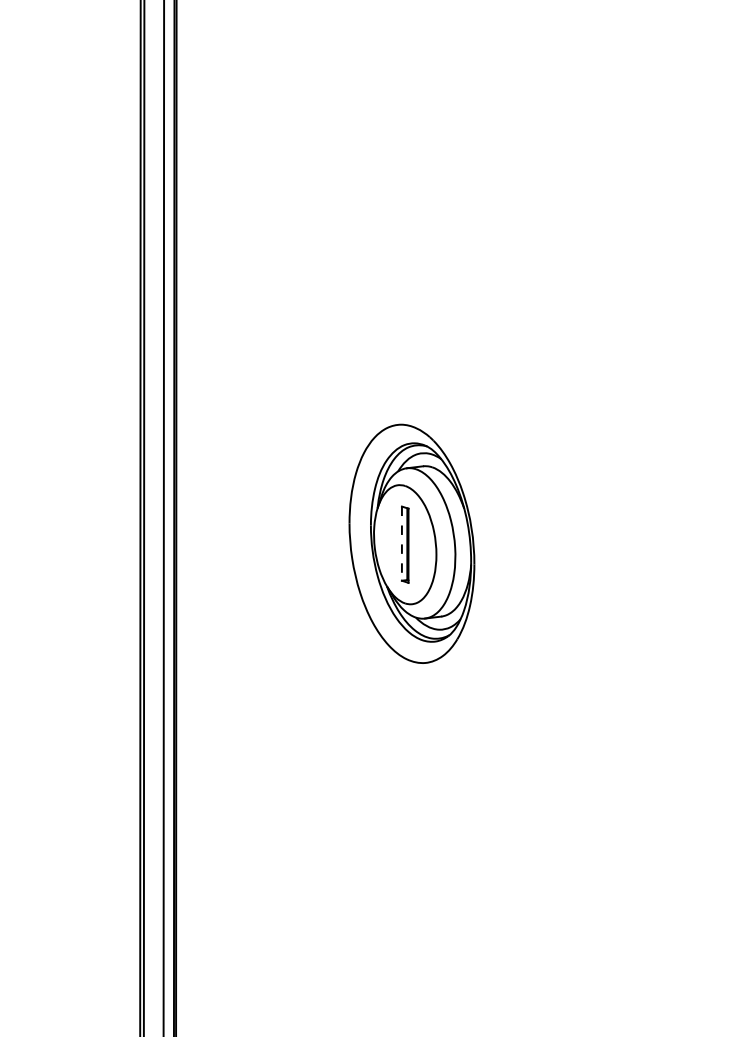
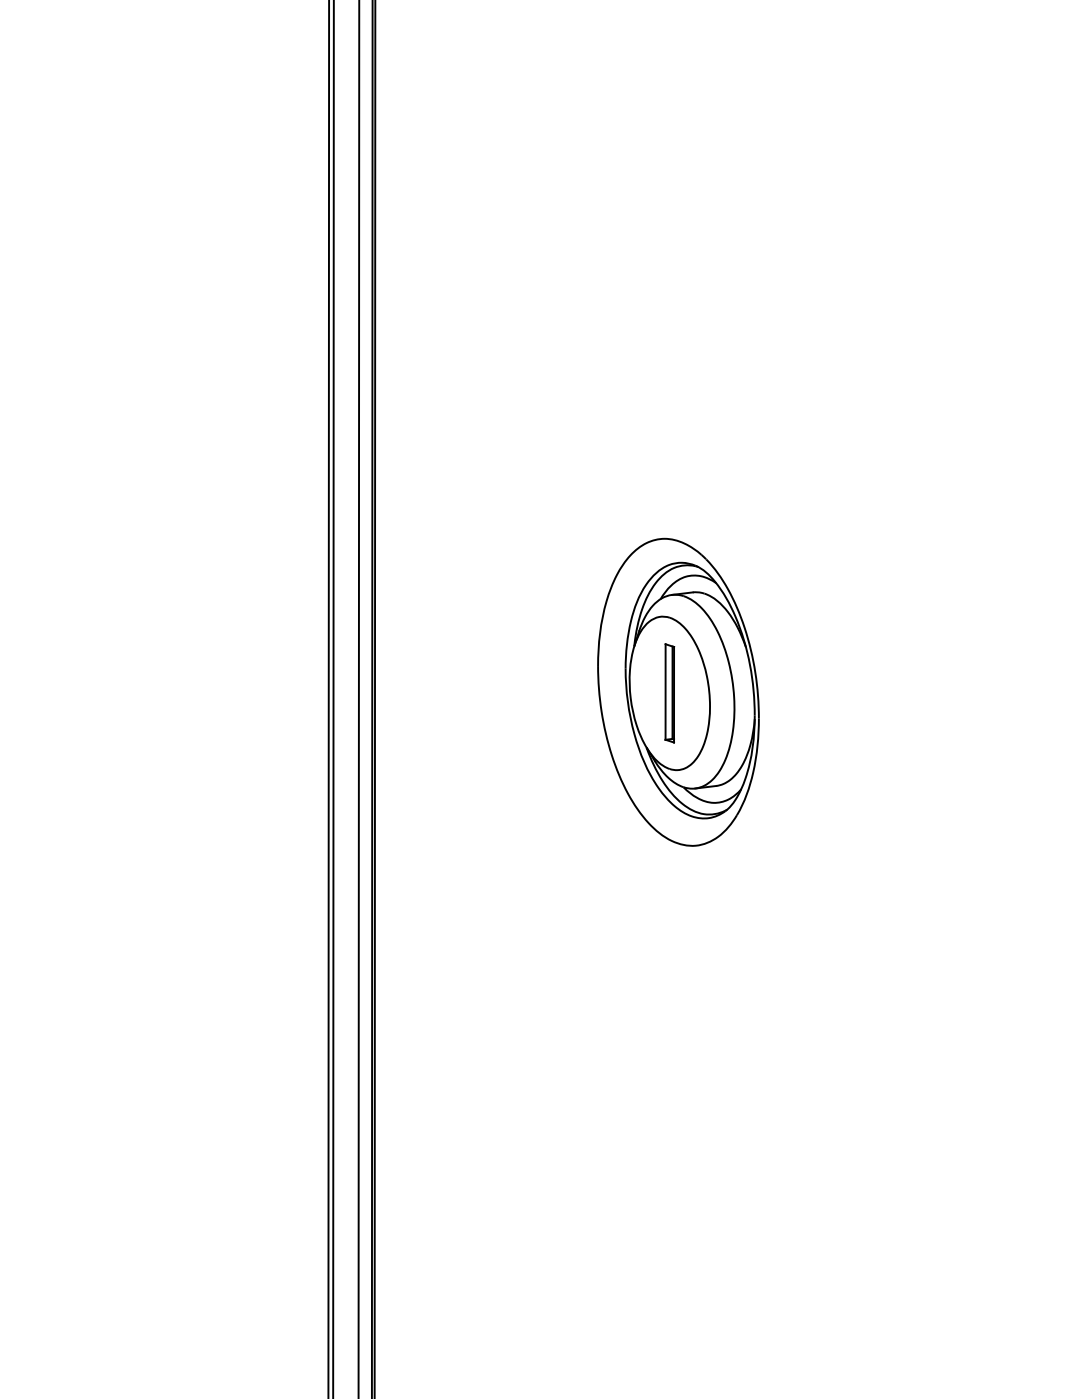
line: (401, 544) -> (665, 692), dashed -> solid

